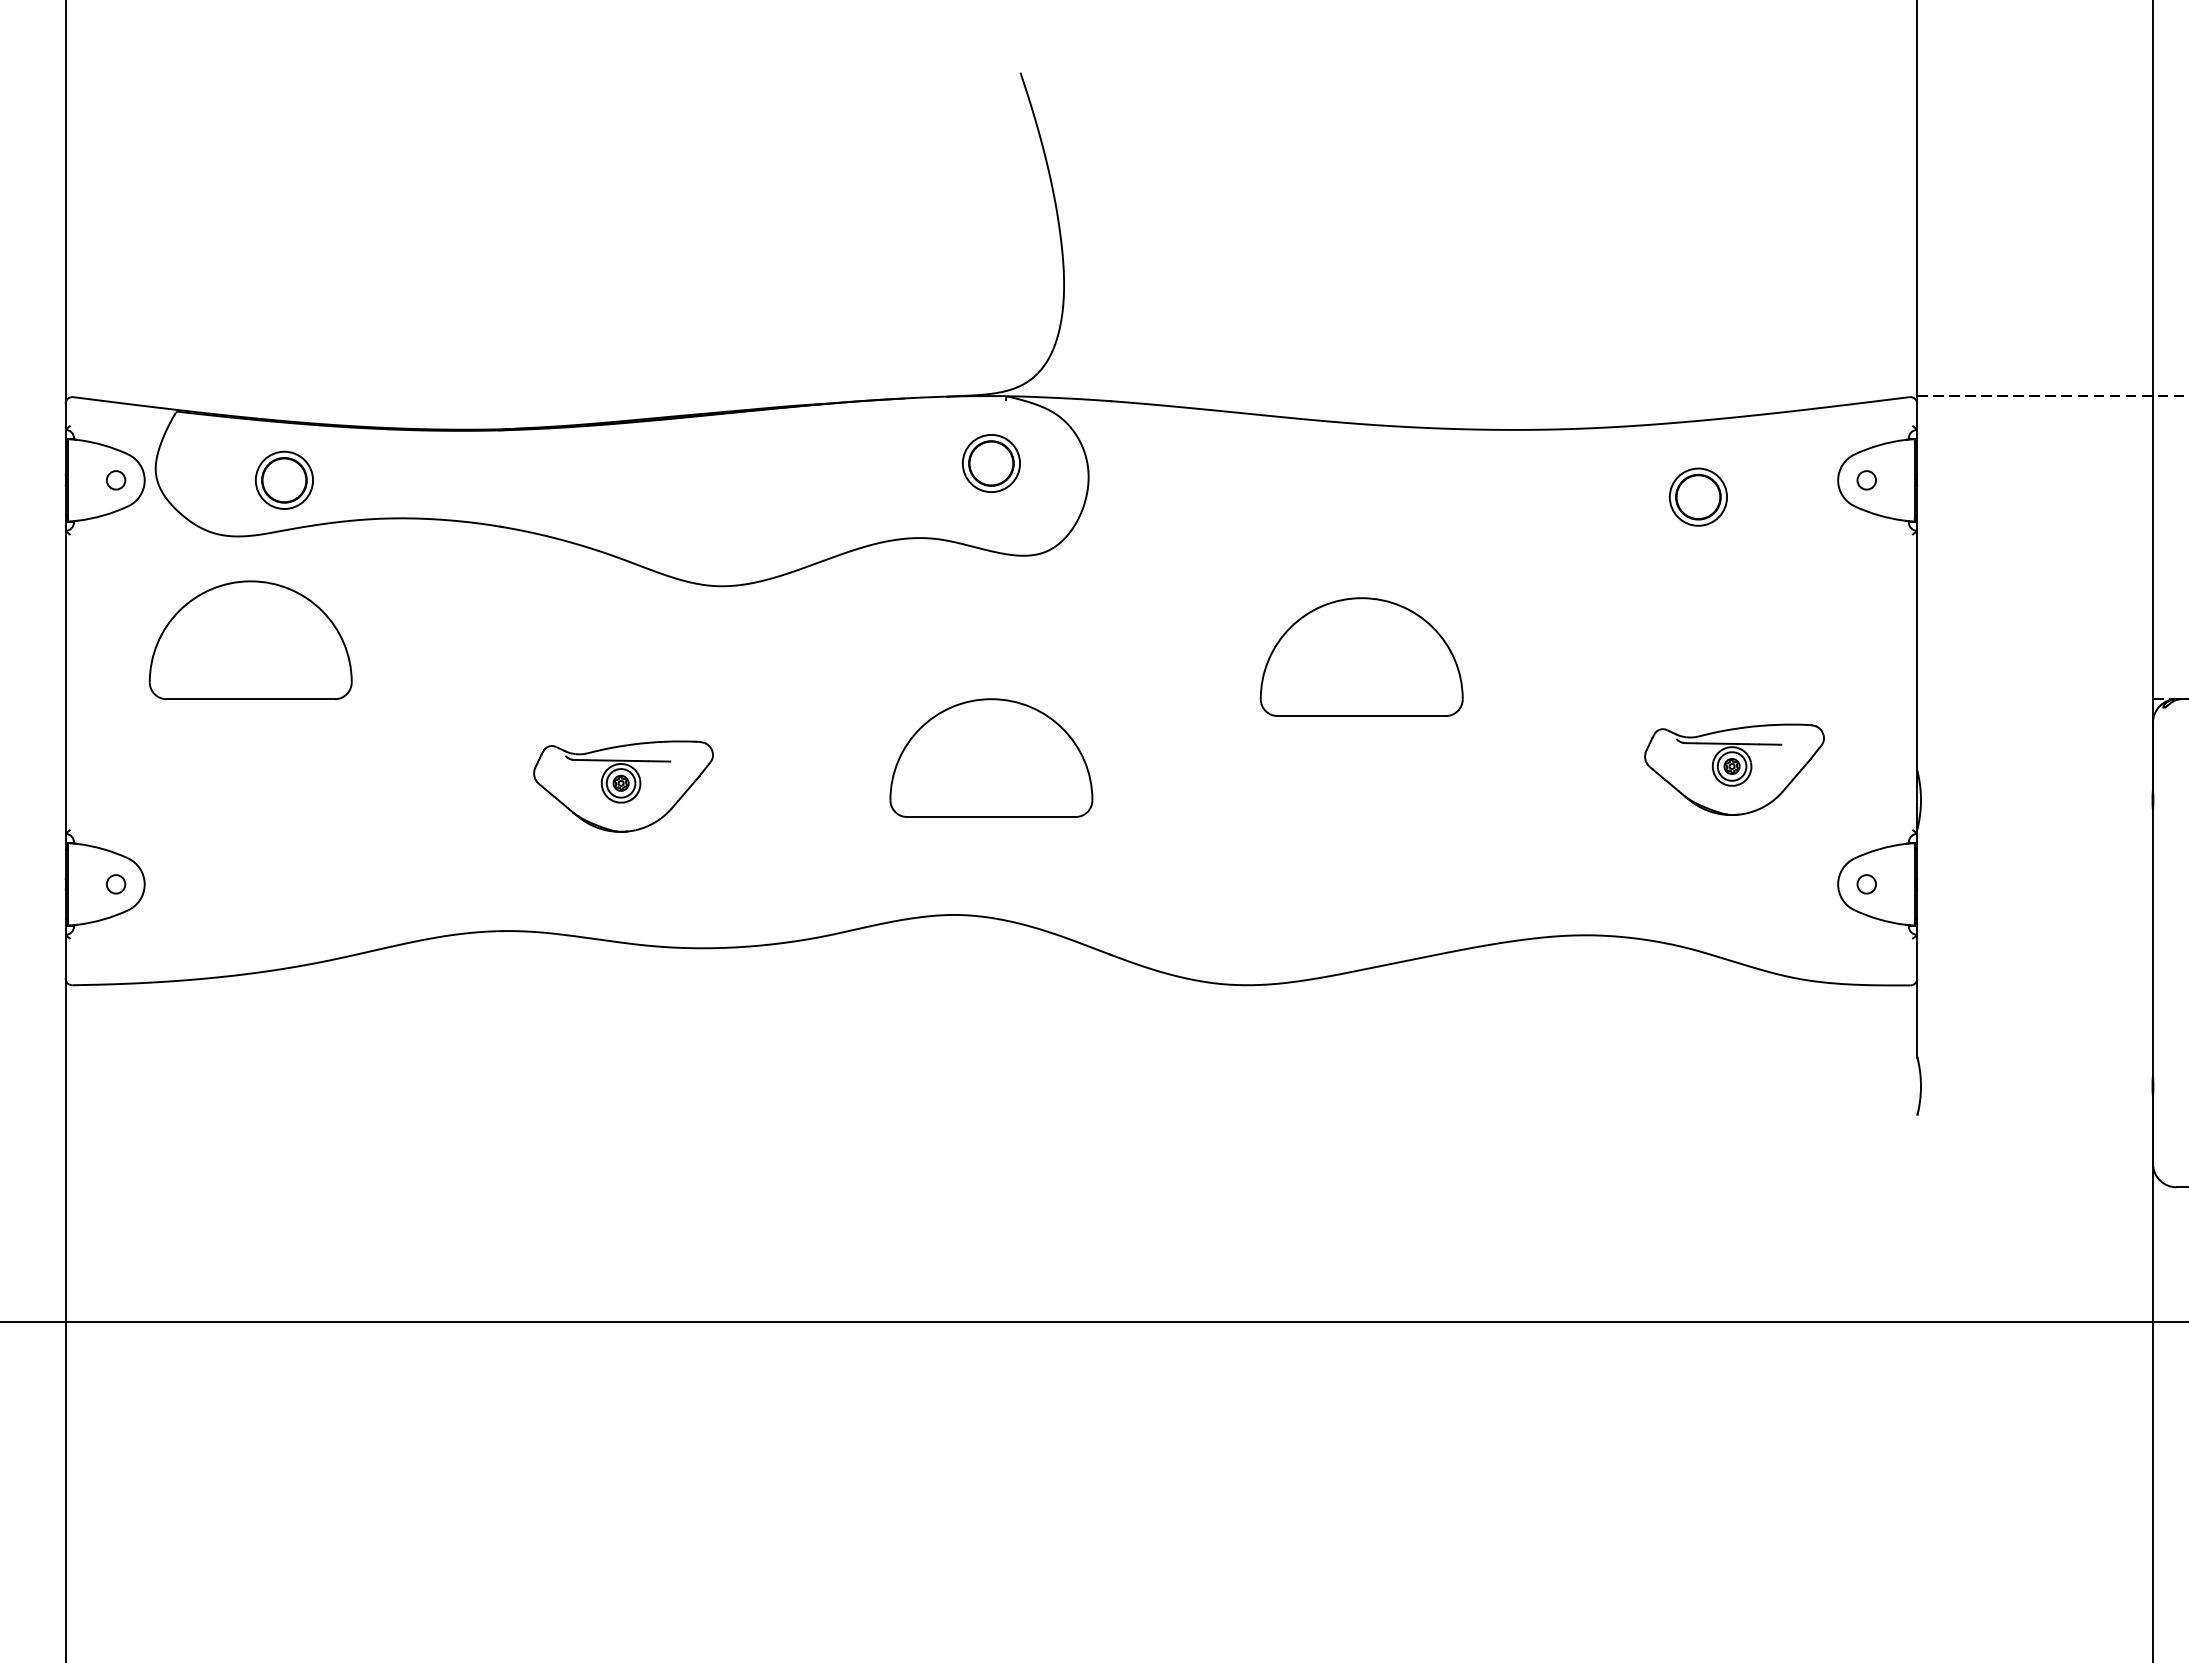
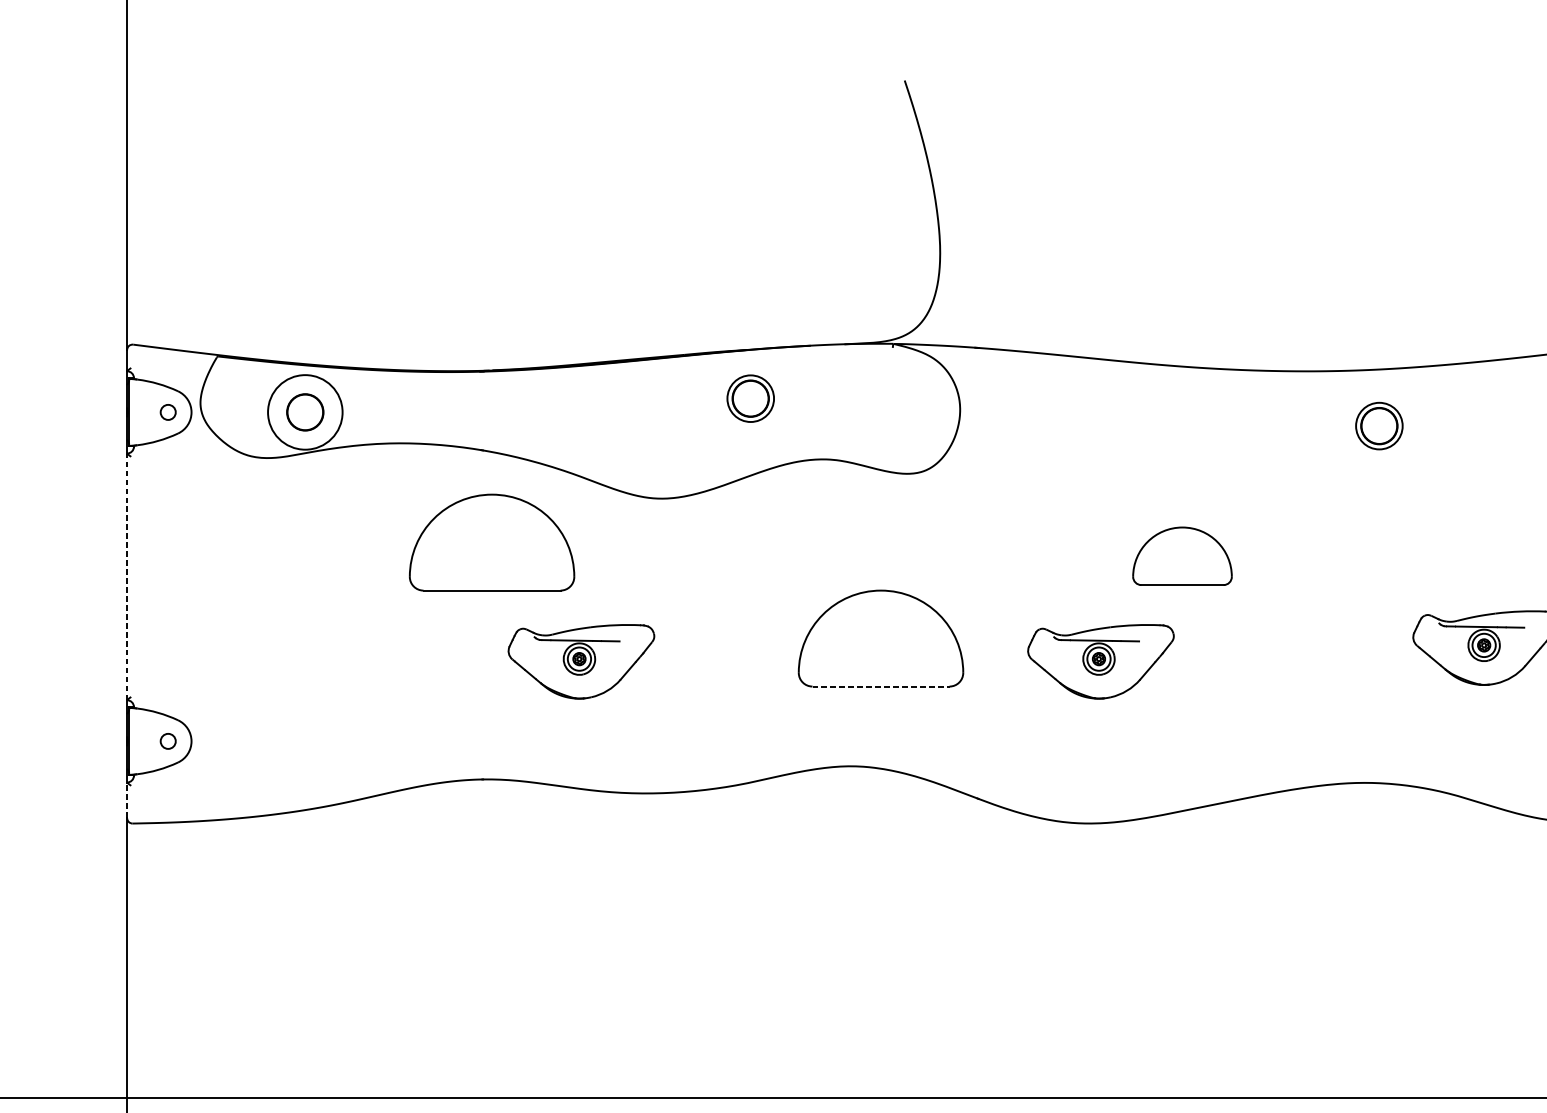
part: (990, 463) -> (749, 398), moved
circle: (284, 479) -> (305, 411), size x1.6
part: (1697, 496) -> (1378, 425), moved
part: (250, 640) -> (491, 542), moved
part: (1361, 656) -> (1182, 555), size x0.6
line: (65, 681) -> (127, 576), solid -> dashed
part: (1261, 786) -> (1100, 661), added
line: (991, 817) -> (881, 686), solid -> dashed
line: (65, 956) -> (127, 800), solid -> dashed

